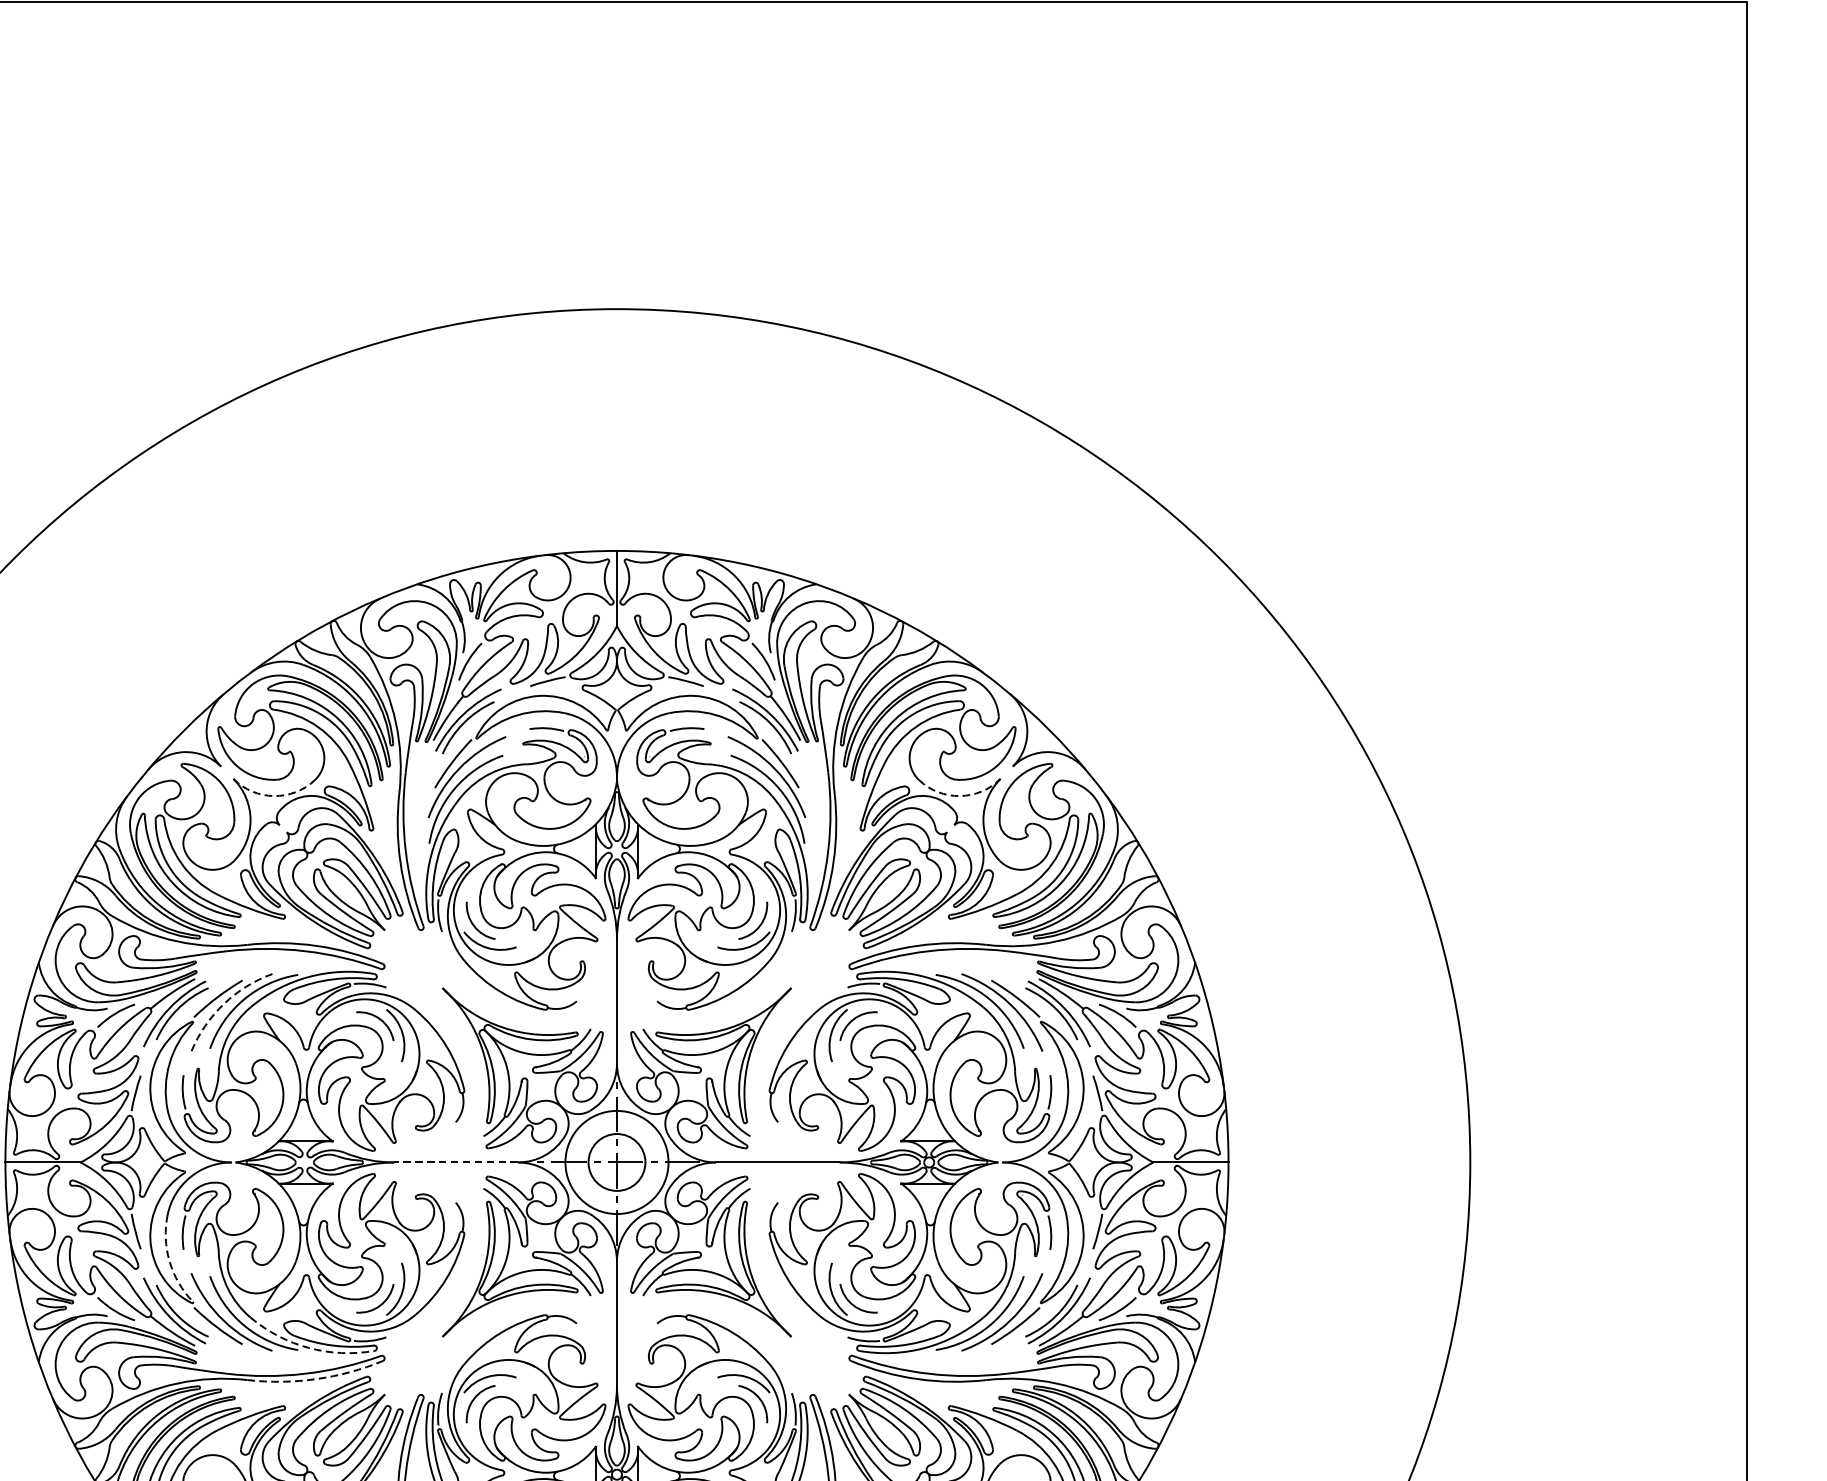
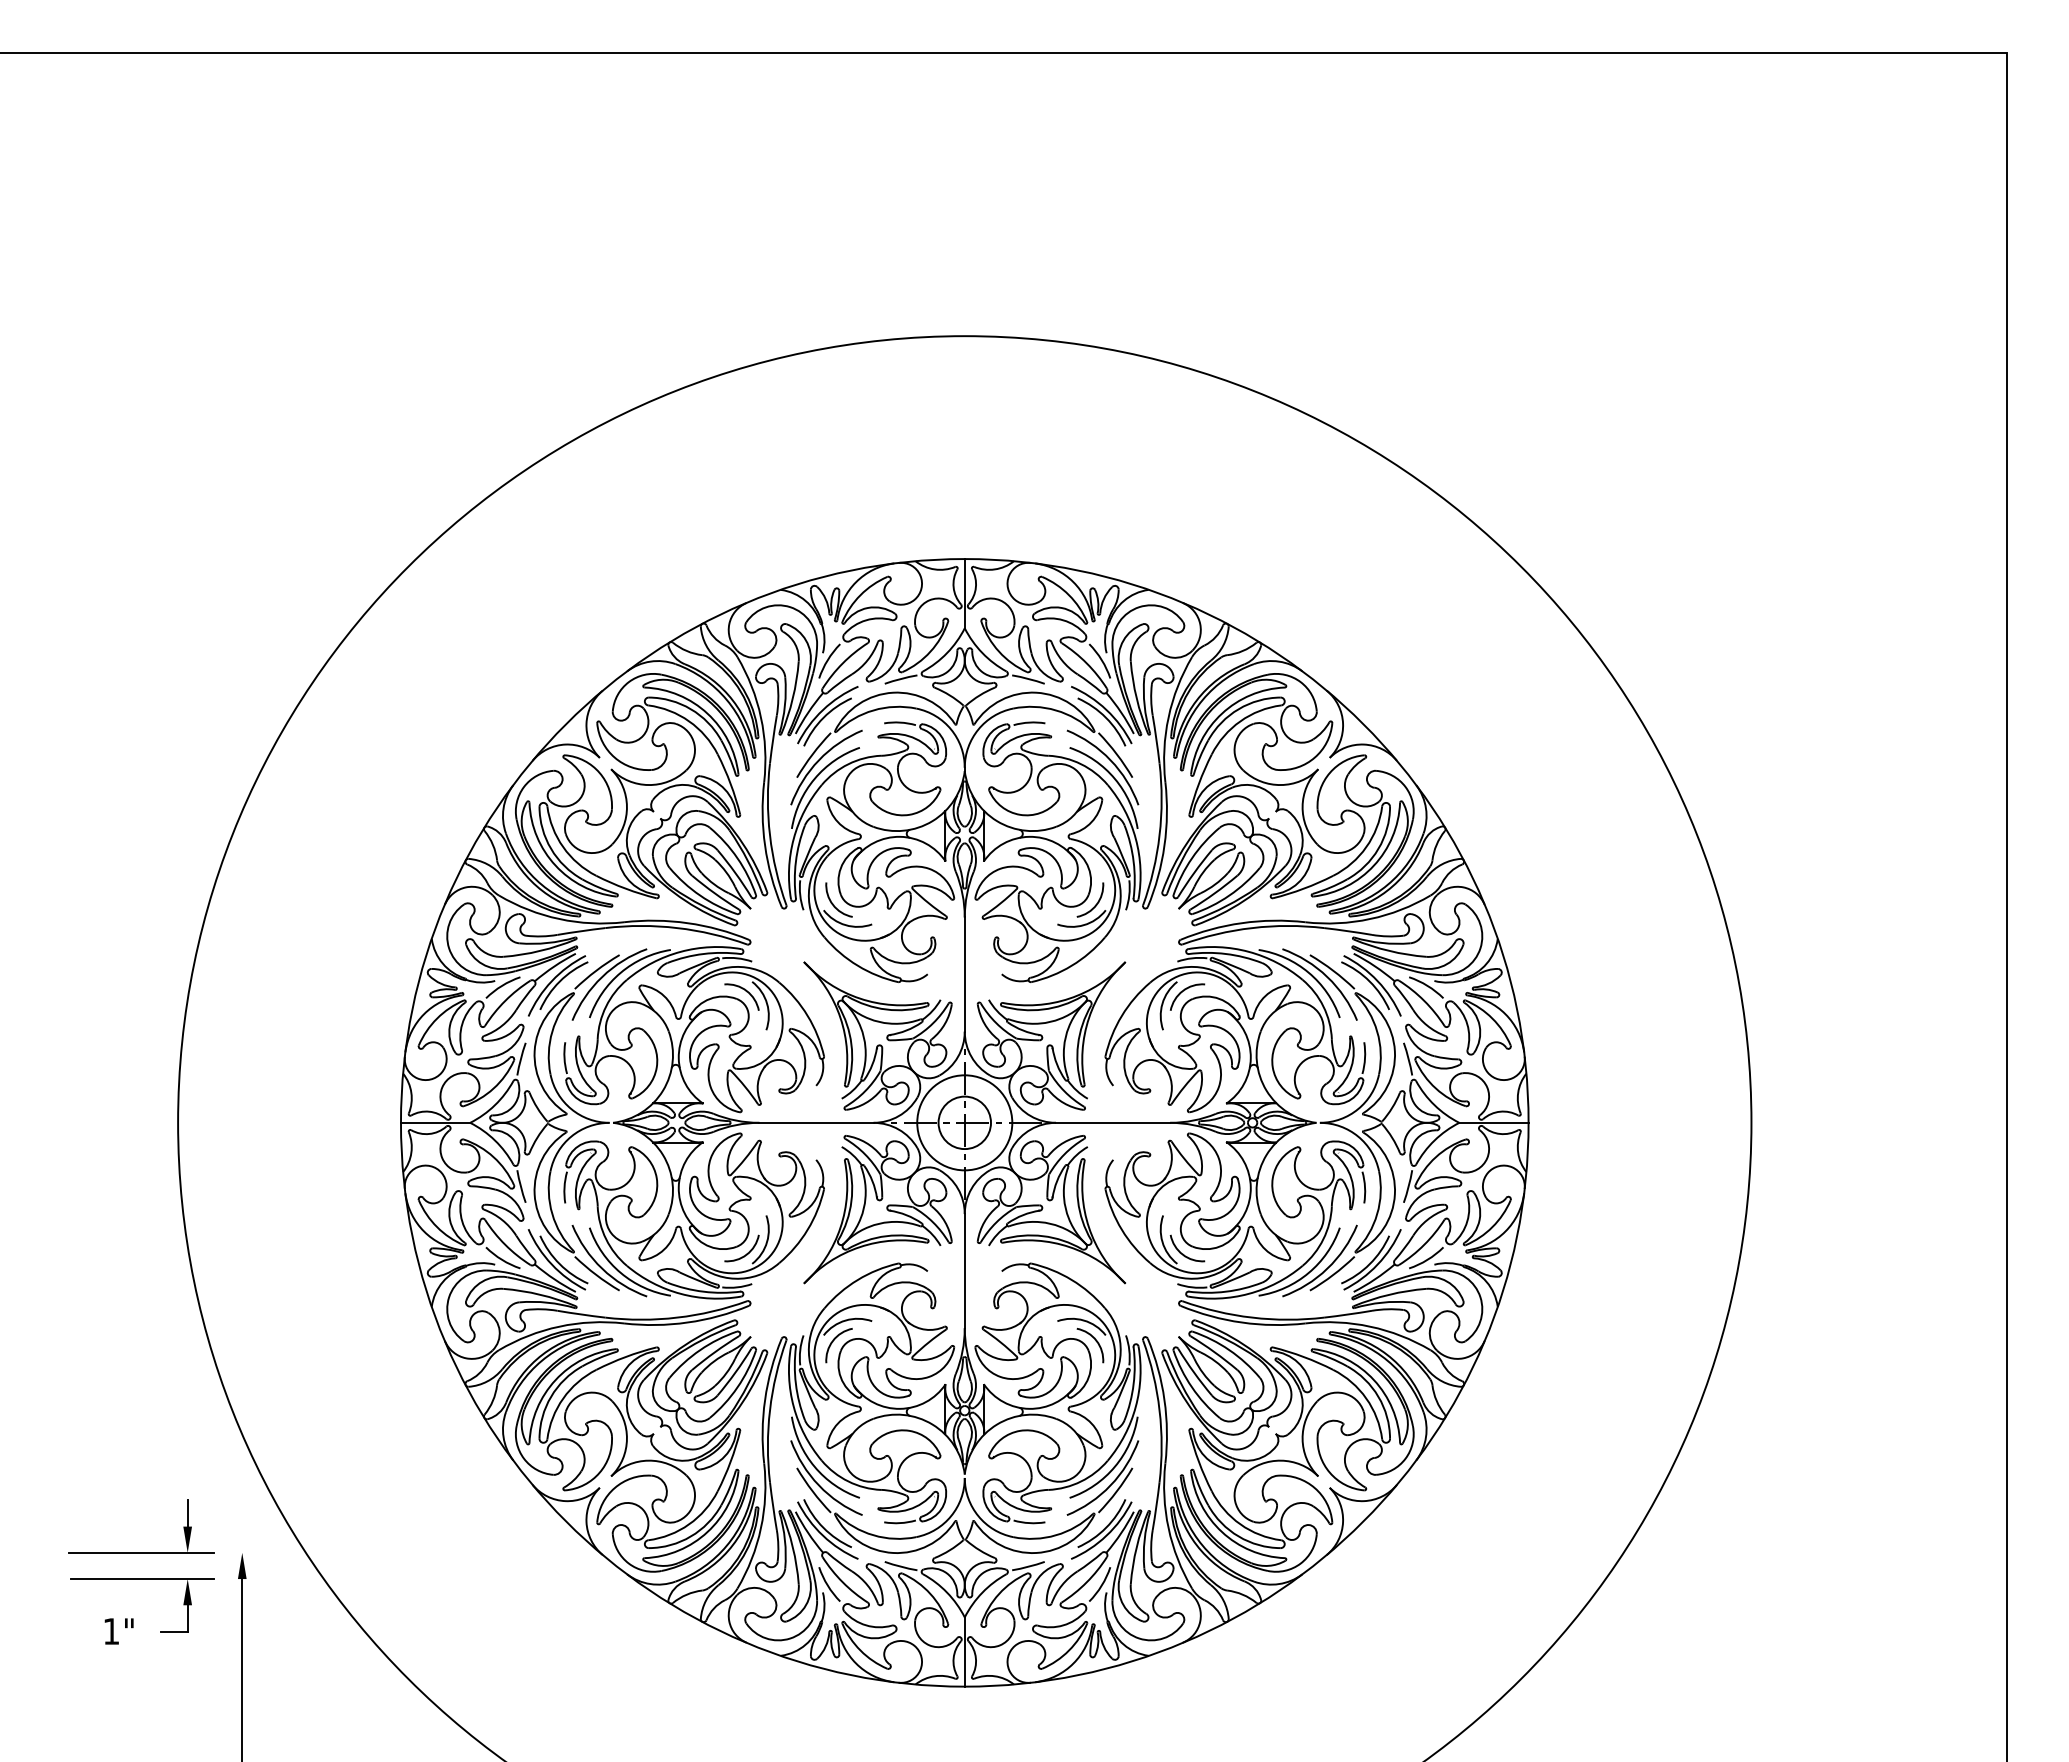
arc: (273, 796) -> (648, 785), dashed -> solid
arc: (960, 796) -> (1281, 785), dashed -> solid
arc: (224, 1003) -> (602, 976), dashed -> solid
line: (456, 1162) -> (816, 1122), dashed -> solid
arc: (169, 1261) -> (552, 1214), dashed -> solid
arc: (308, 1347) -> (680, 1293), dashed -> solid
arc: (316, 1379) -> (687, 1322), dashed -> solid

